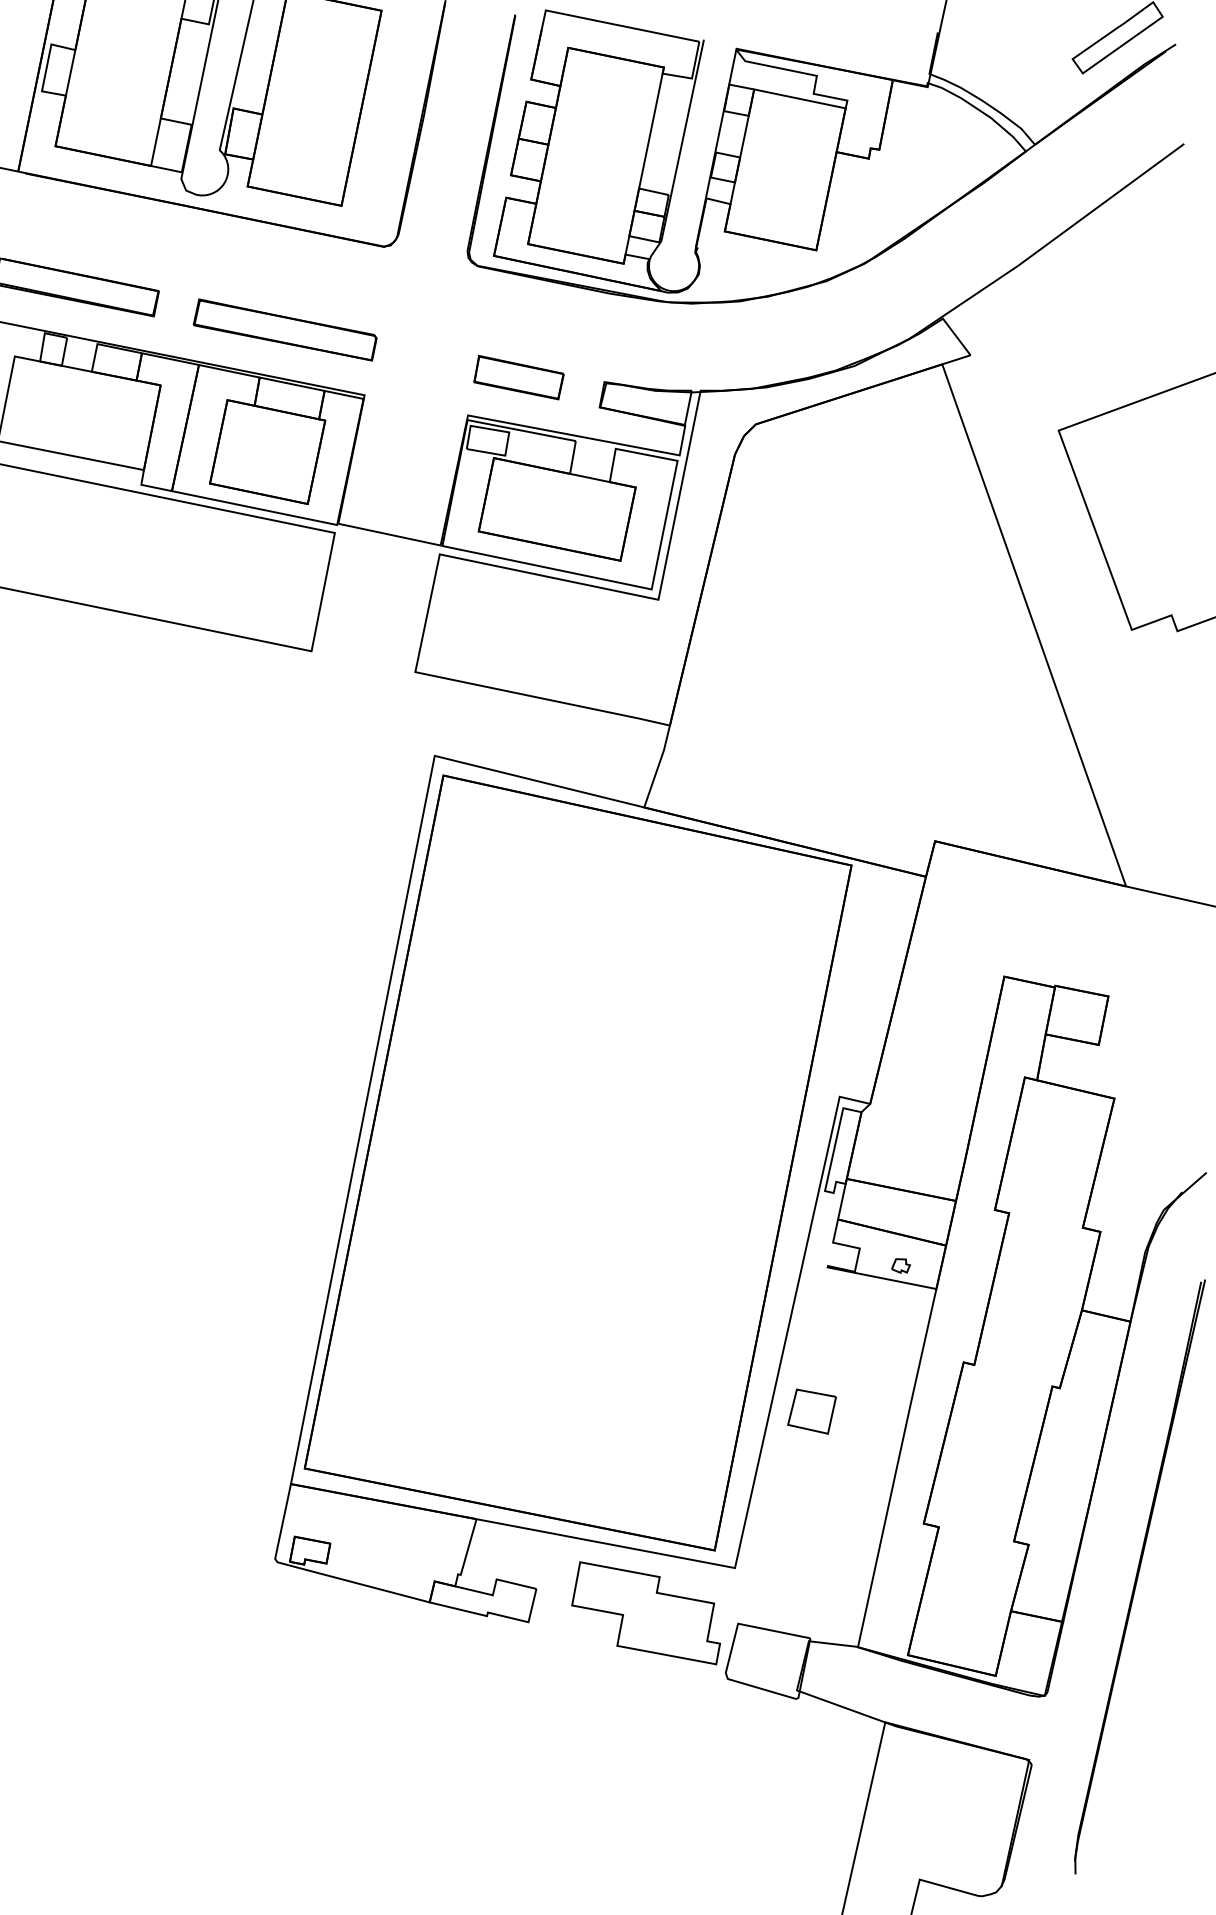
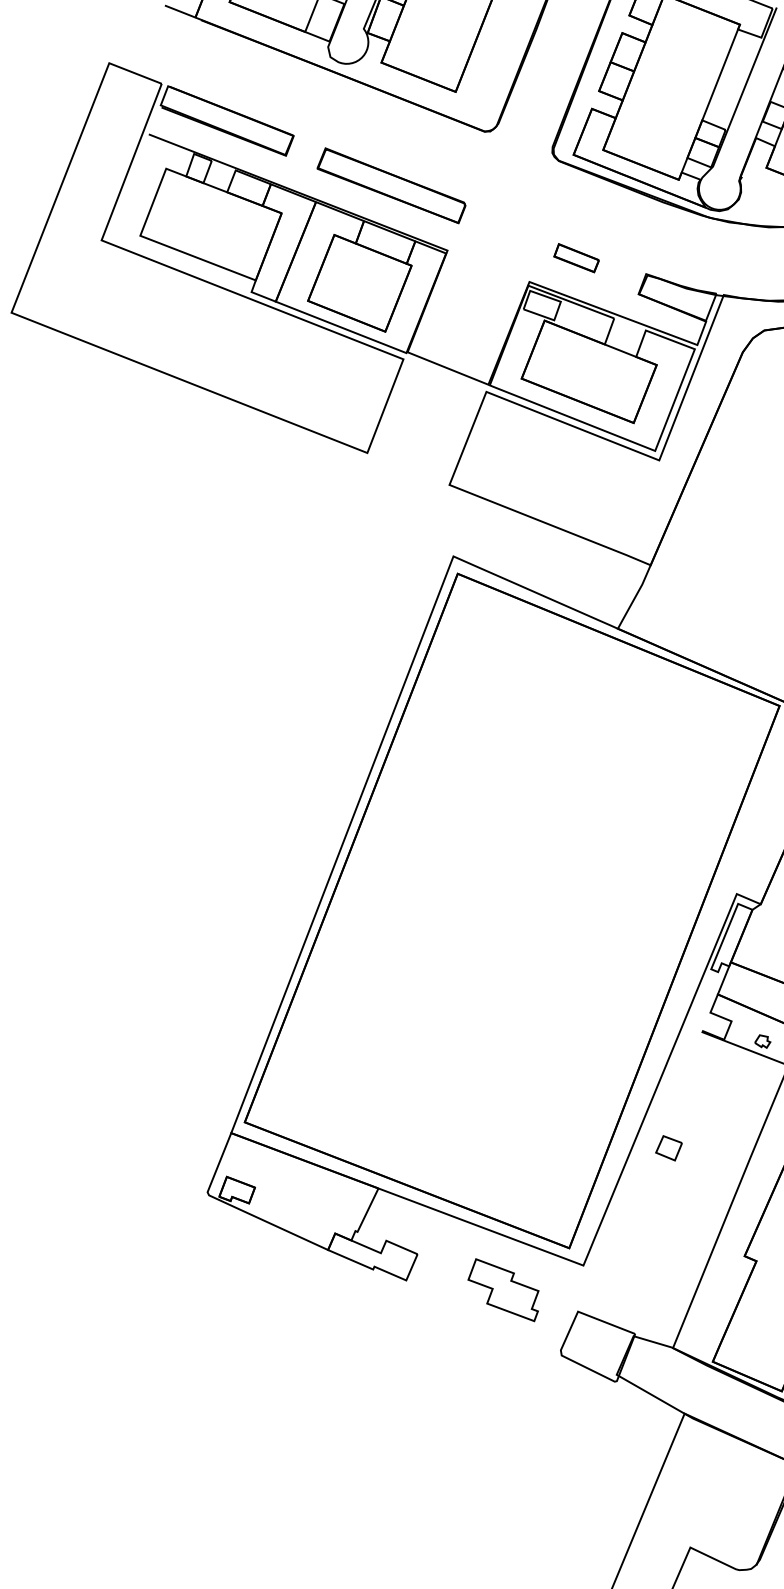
part: (518, 377) -> (576, 258), size x0.6
part: (811, 1411) -> (668, 1148), size x0.6
part: (646, 1613) -> (504, 1290), size x0.6

